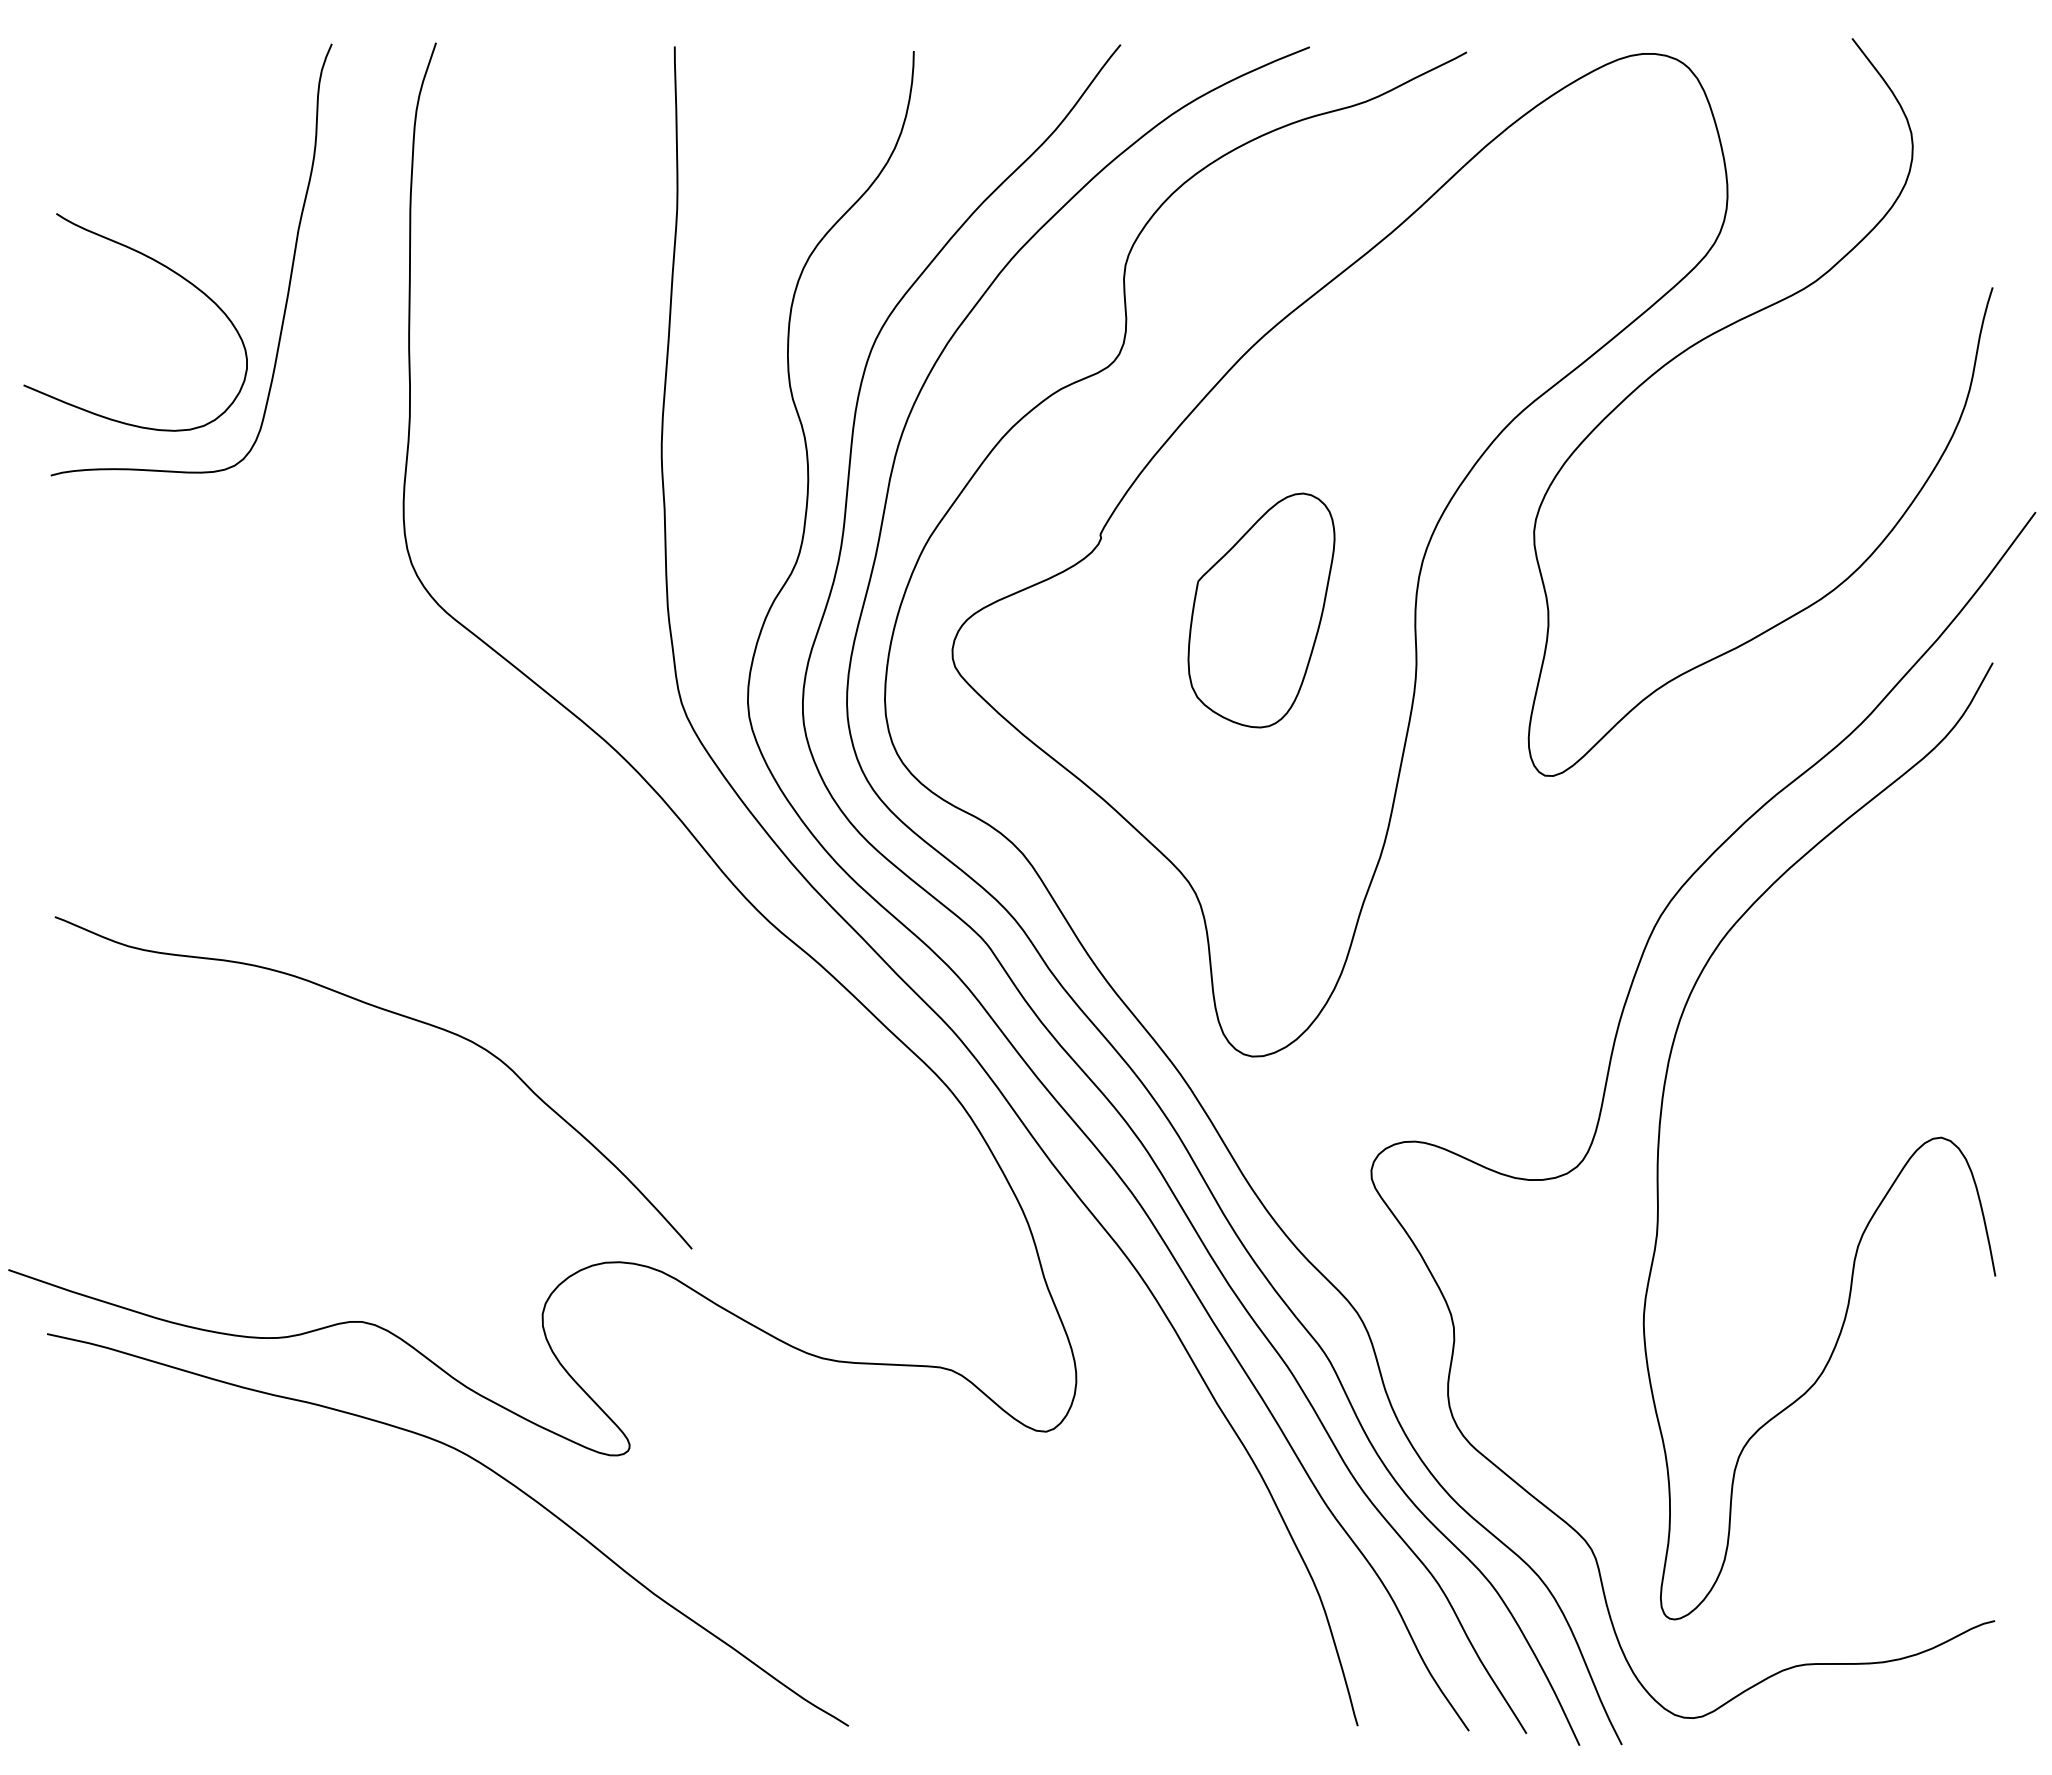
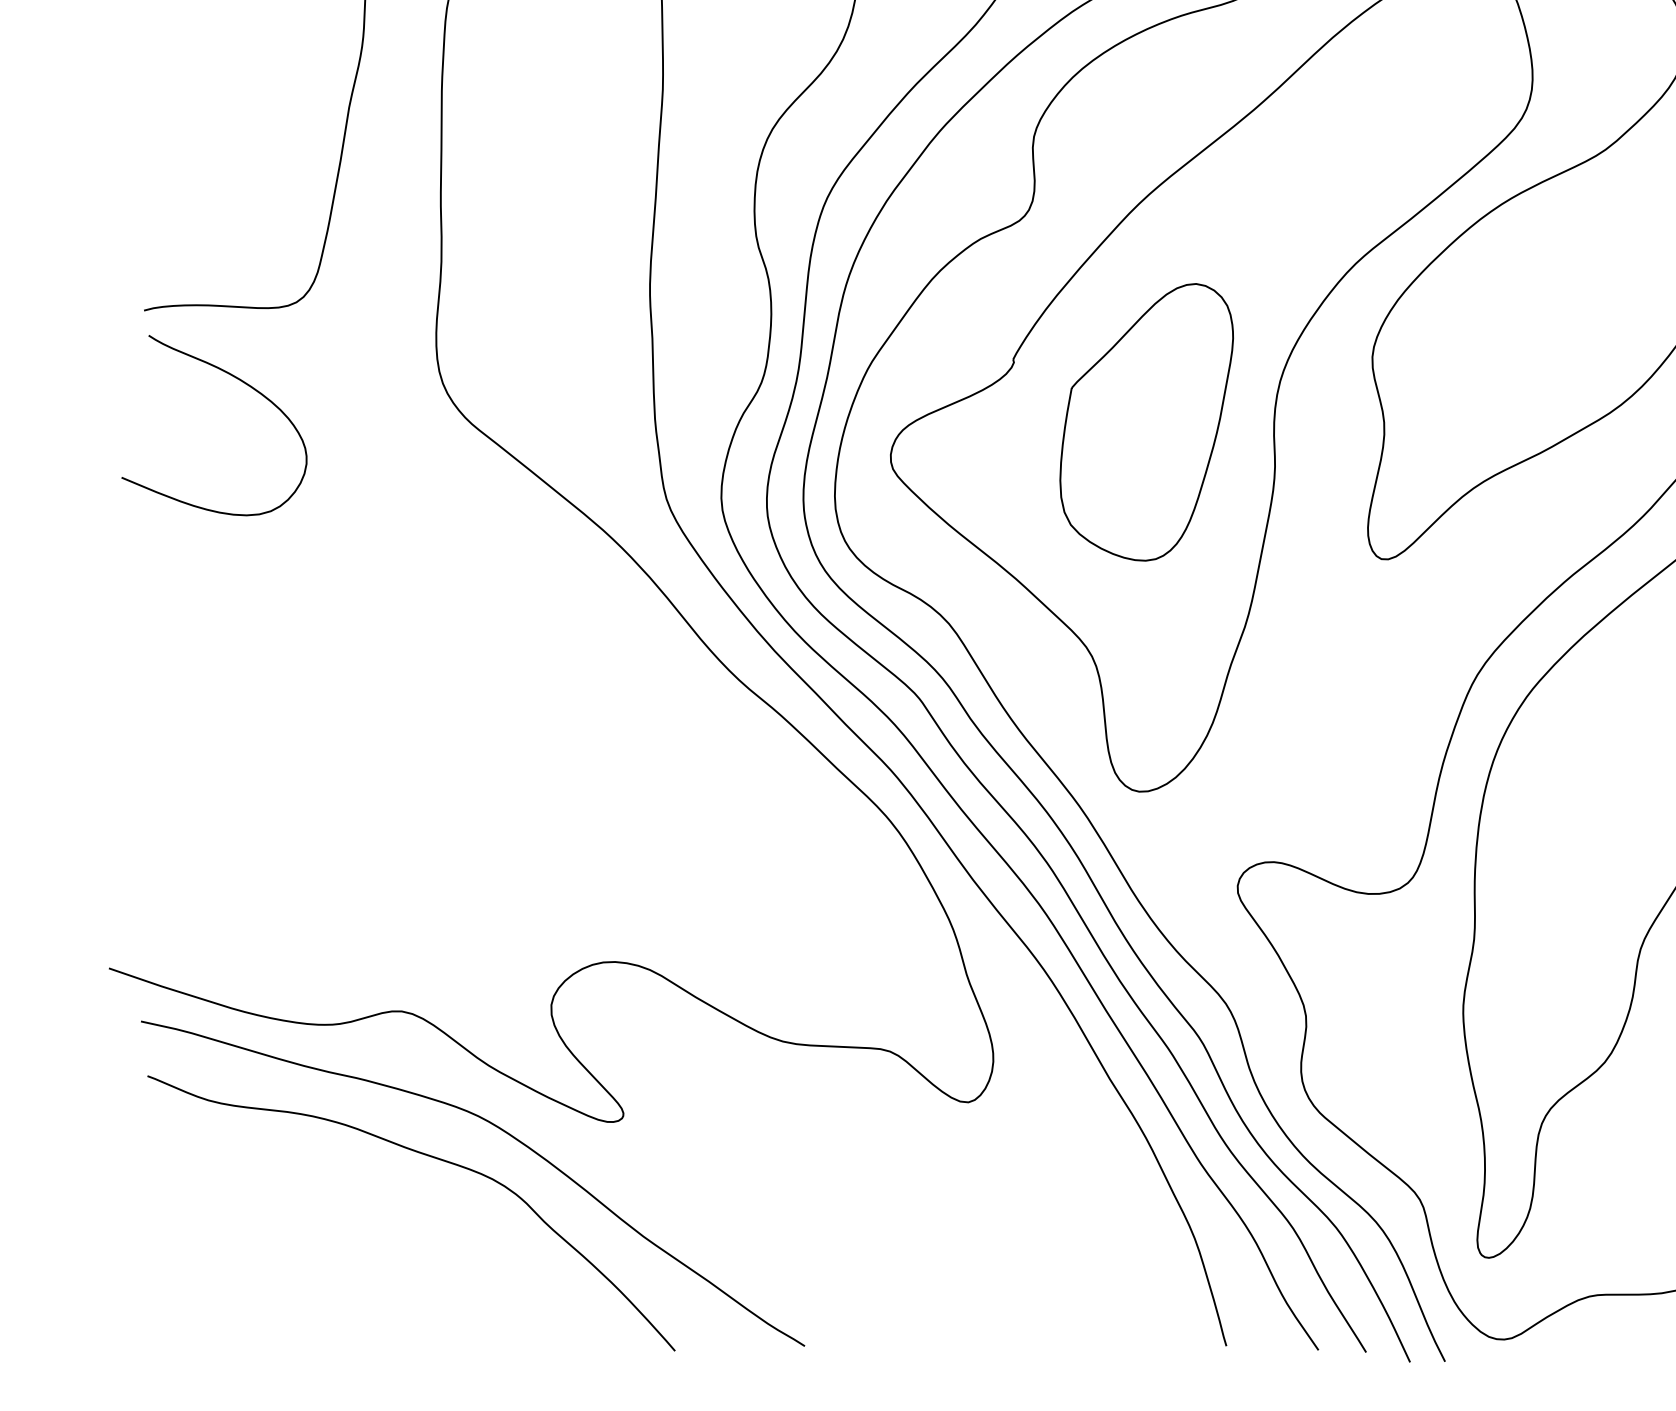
curve: (166, 268) -> (239, 380), moved
part: (1261, 610) -> (1146, 422), size x1.43
curve: (395, 1014) -> (429, 1156), moved

